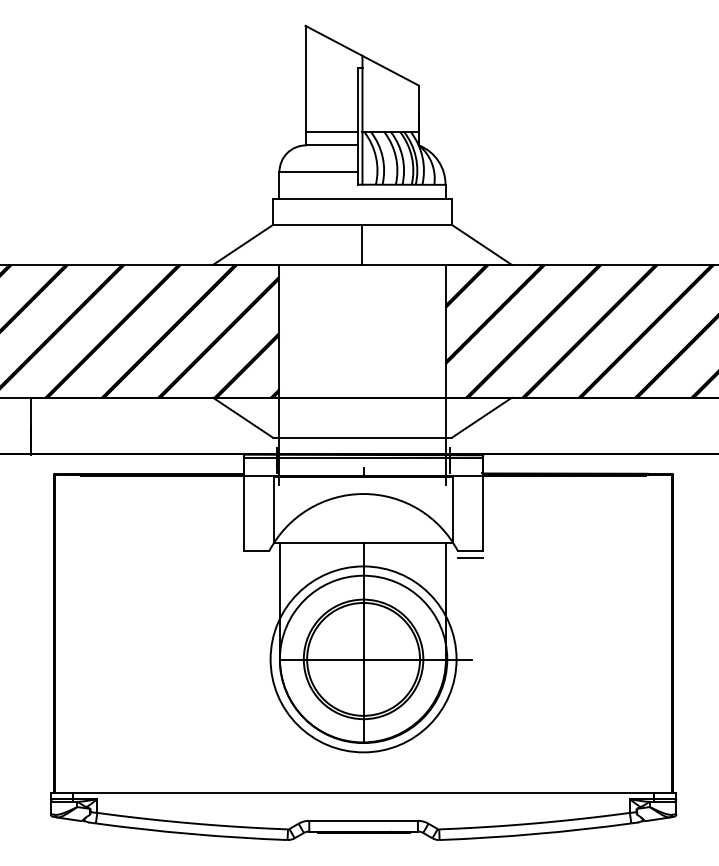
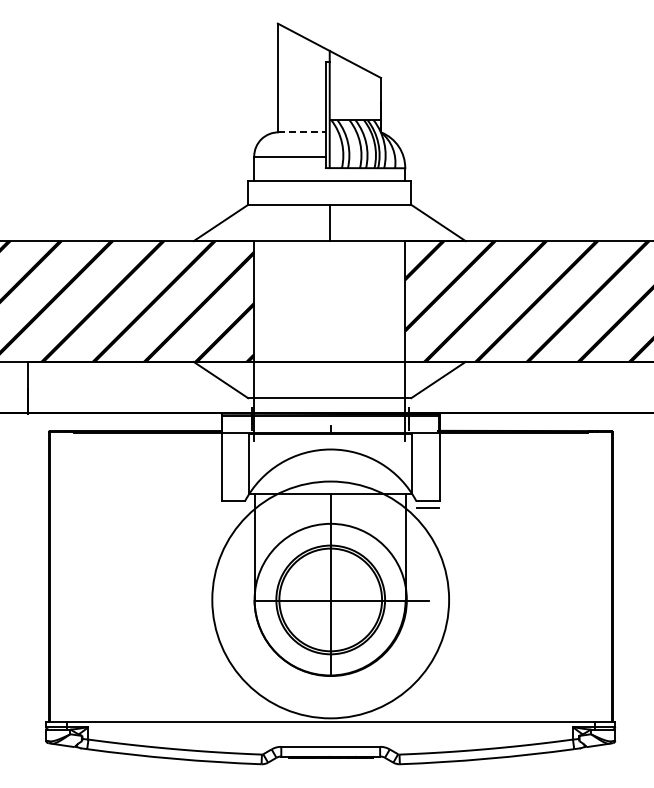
line: (331, 132) -> (301, 120), removed
line: (331, 145) -> (301, 132), solid -> dashed
circle: (363, 658) -> (330, 599), size x1.4

